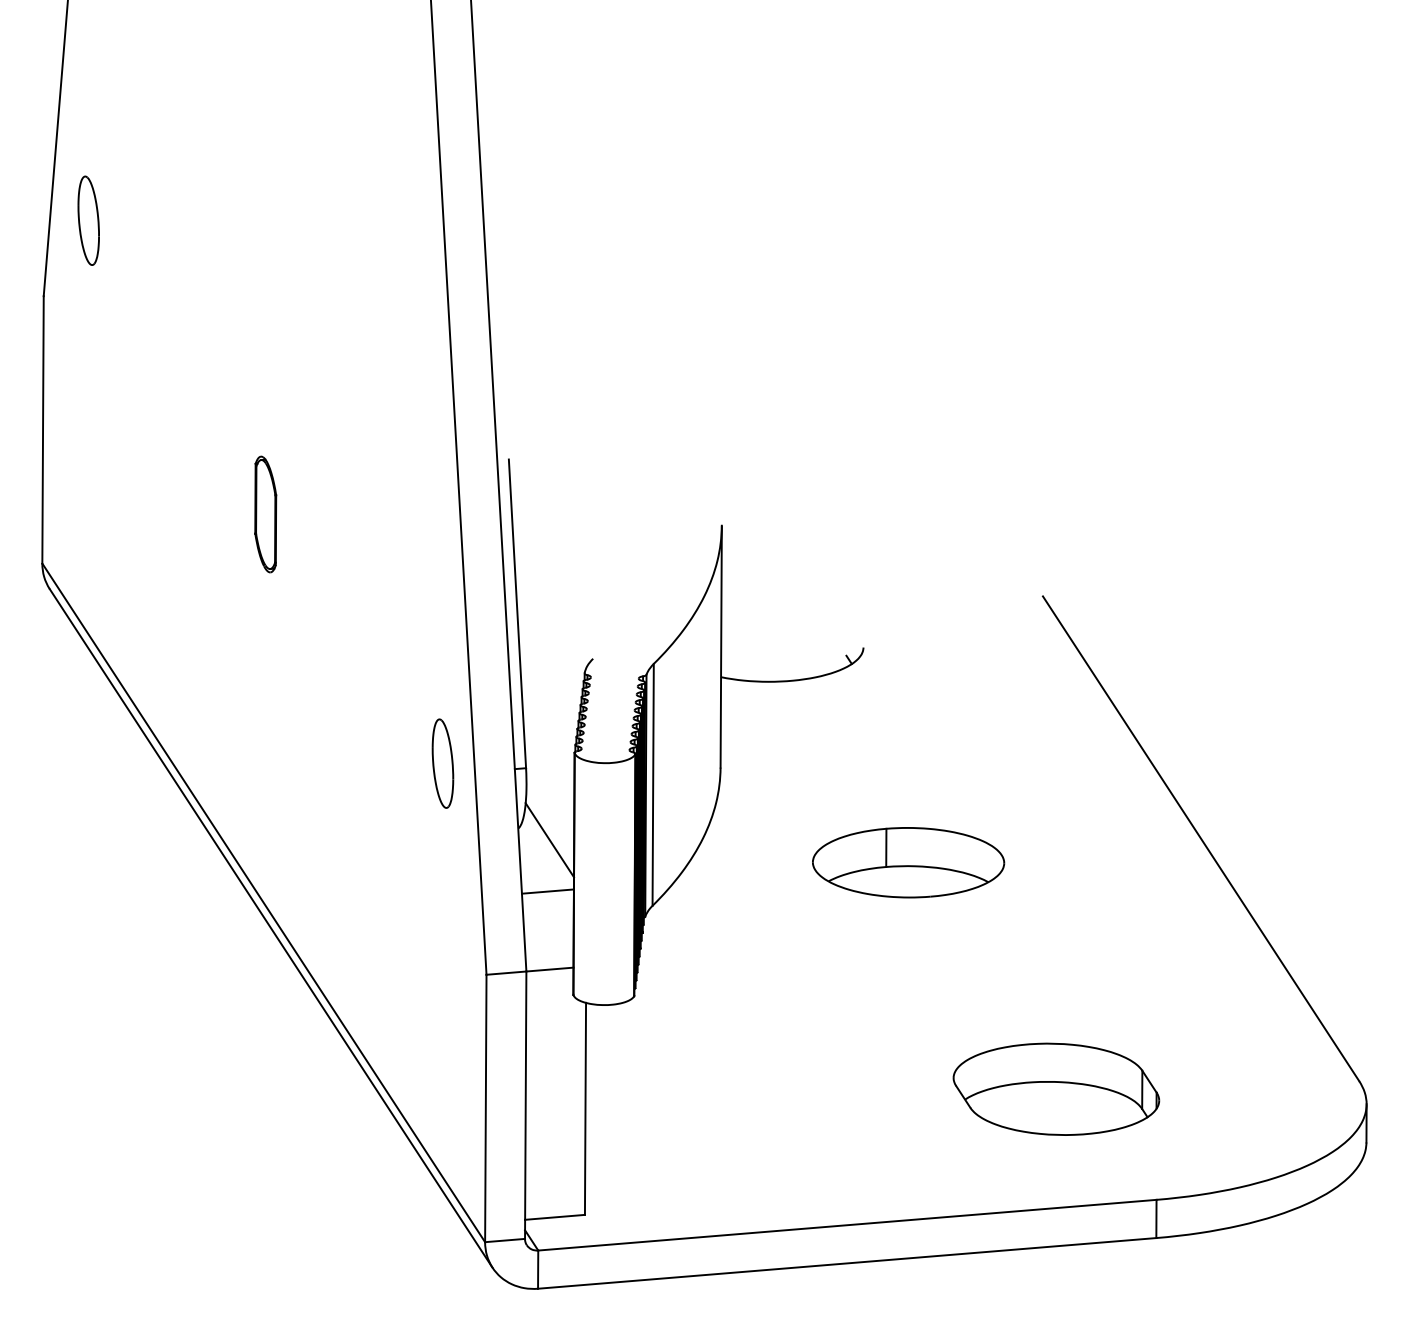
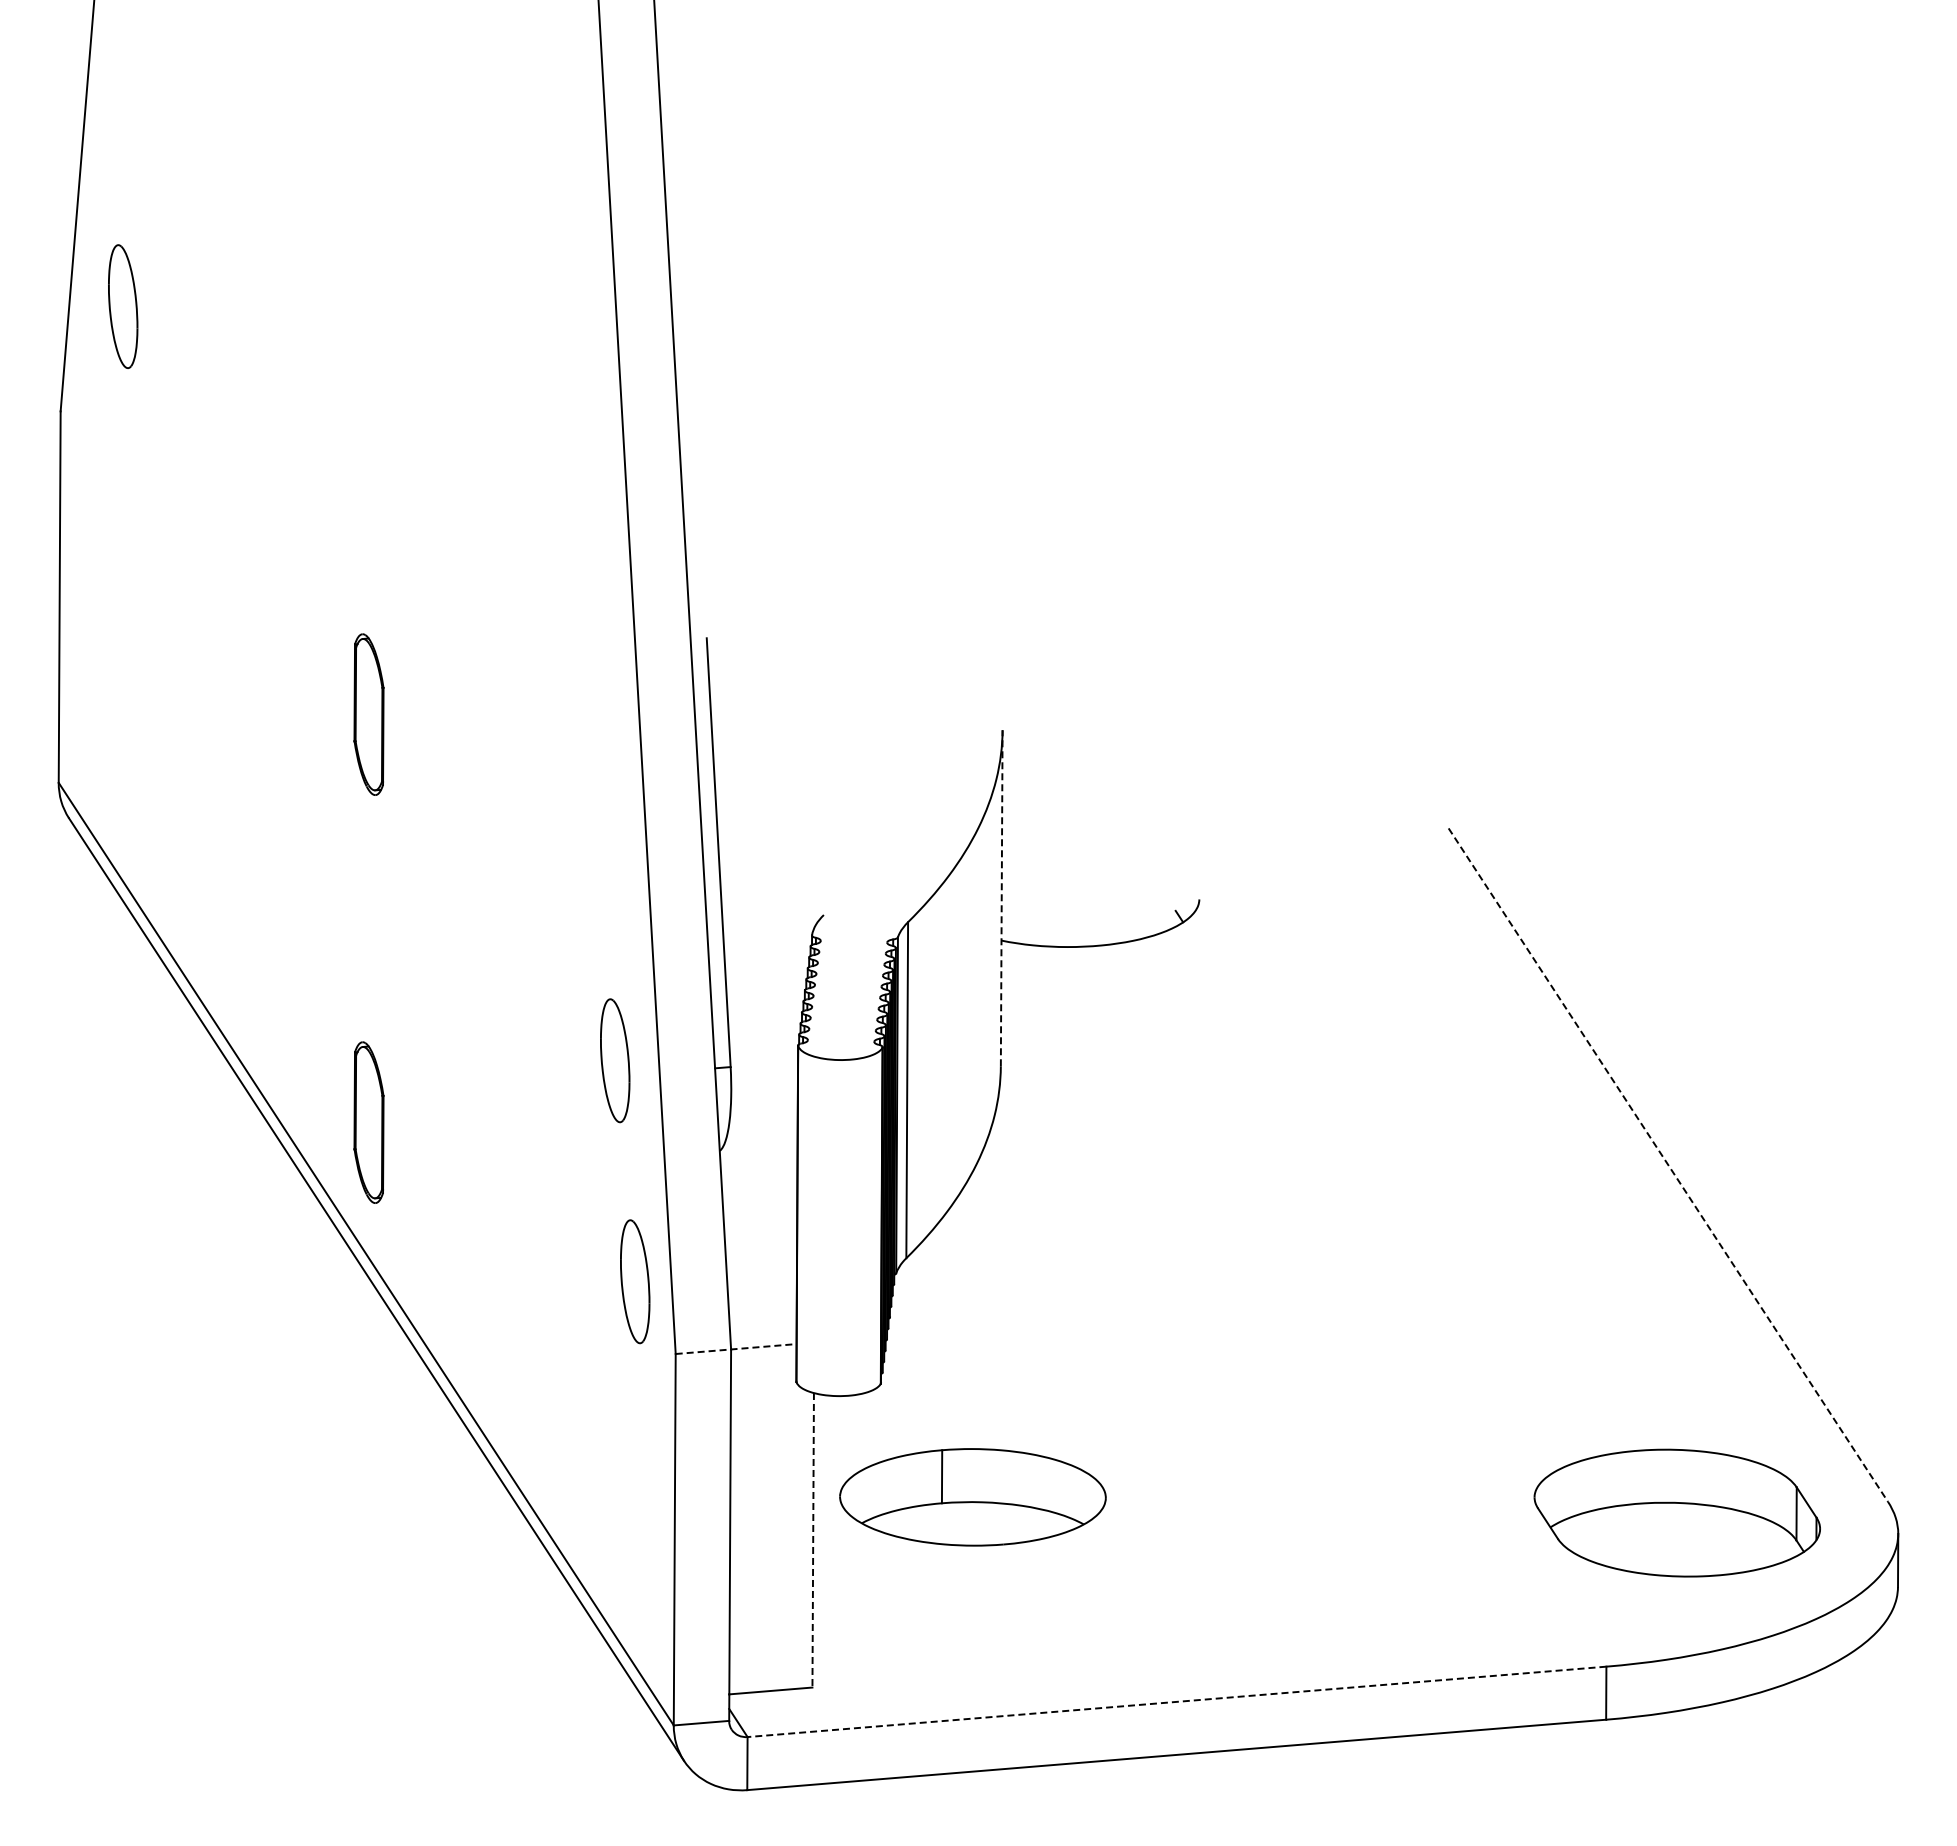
line: (721, 646) -> (1001, 897), solid -> dashed
part: (265, 808) -> (368, 1122), added
line: (549, 839) -> (763, 1166), removed
line: (1201, 839) -> (1668, 1165), solid -> dashed
part: (908, 862) -> (972, 1497), moved
line: (547, 891) -> (760, 1238), removed
part: (457, 922) -> (635, 1281), added
line: (530, 971) -> (736, 1349), solid -> dashed
part: (1055, 1088) -> (1676, 1512), moved
line: (585, 1109) -> (813, 1540), solid -> dashed
line: (847, 1224) -> (1177, 1701), solid -> dashed

